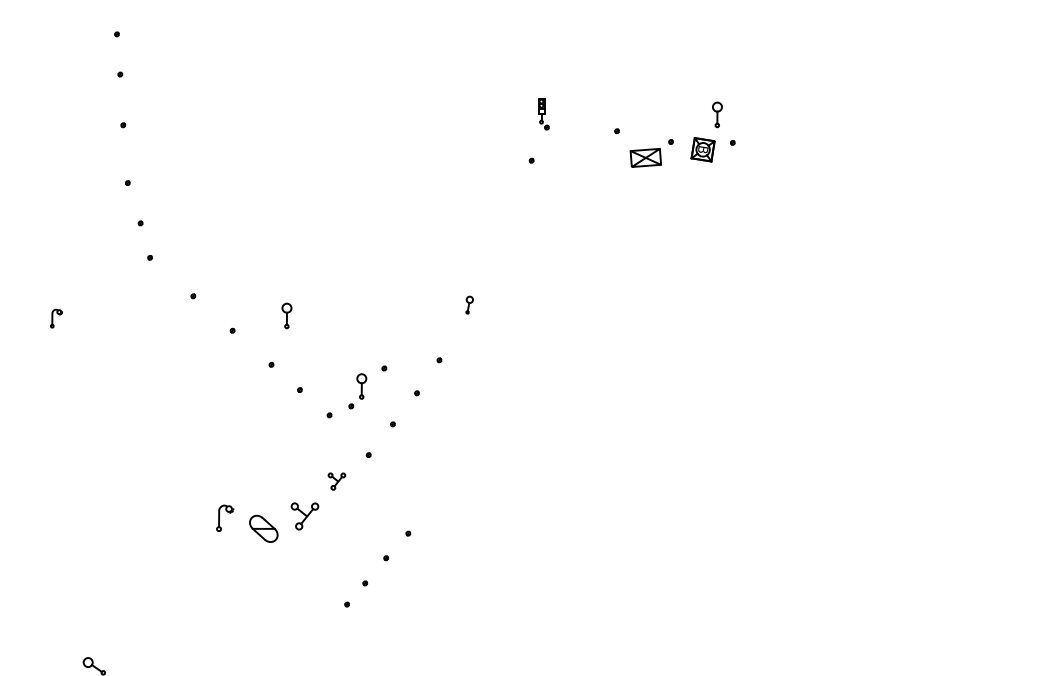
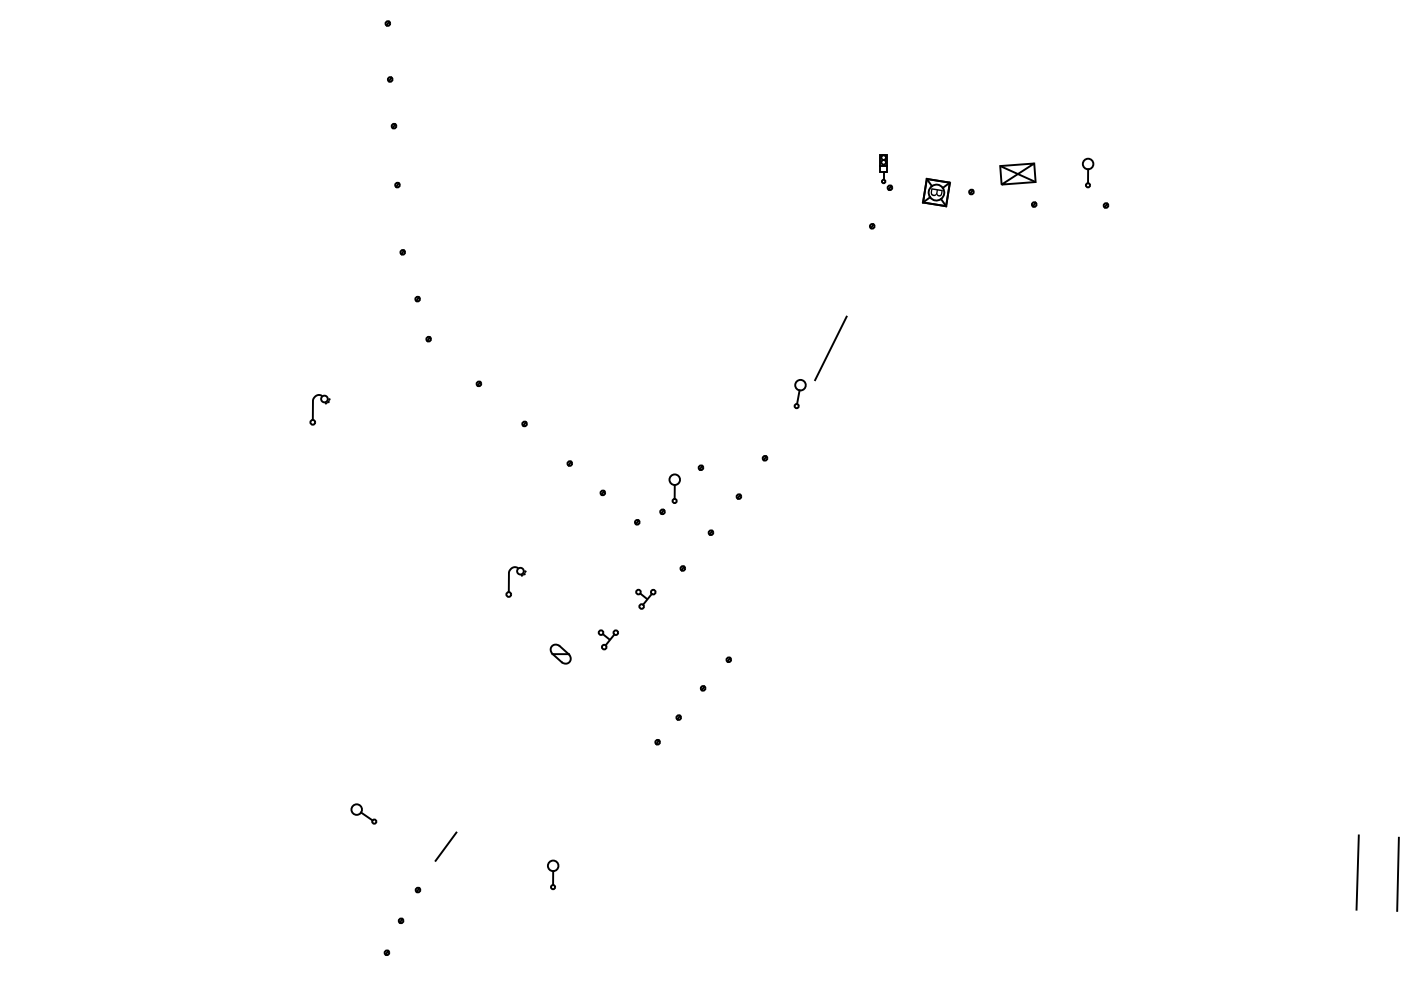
part: (703, 149) -> (936, 192), moved
part: (645, 157) -> (1017, 173), moved
line: (495, 265) -> (830, 348), added
part: (469, 305) -> (799, 394), size x1.43
part: (286, 315) -> (587, 406), removed
part: (56, 318) -> (319, 409), size x1.43
part: (303, 516) -> (607, 639), size x0.62
part: (224, 517) -> (515, 581), moved
part: (263, 528) -> (560, 653), size x0.62

